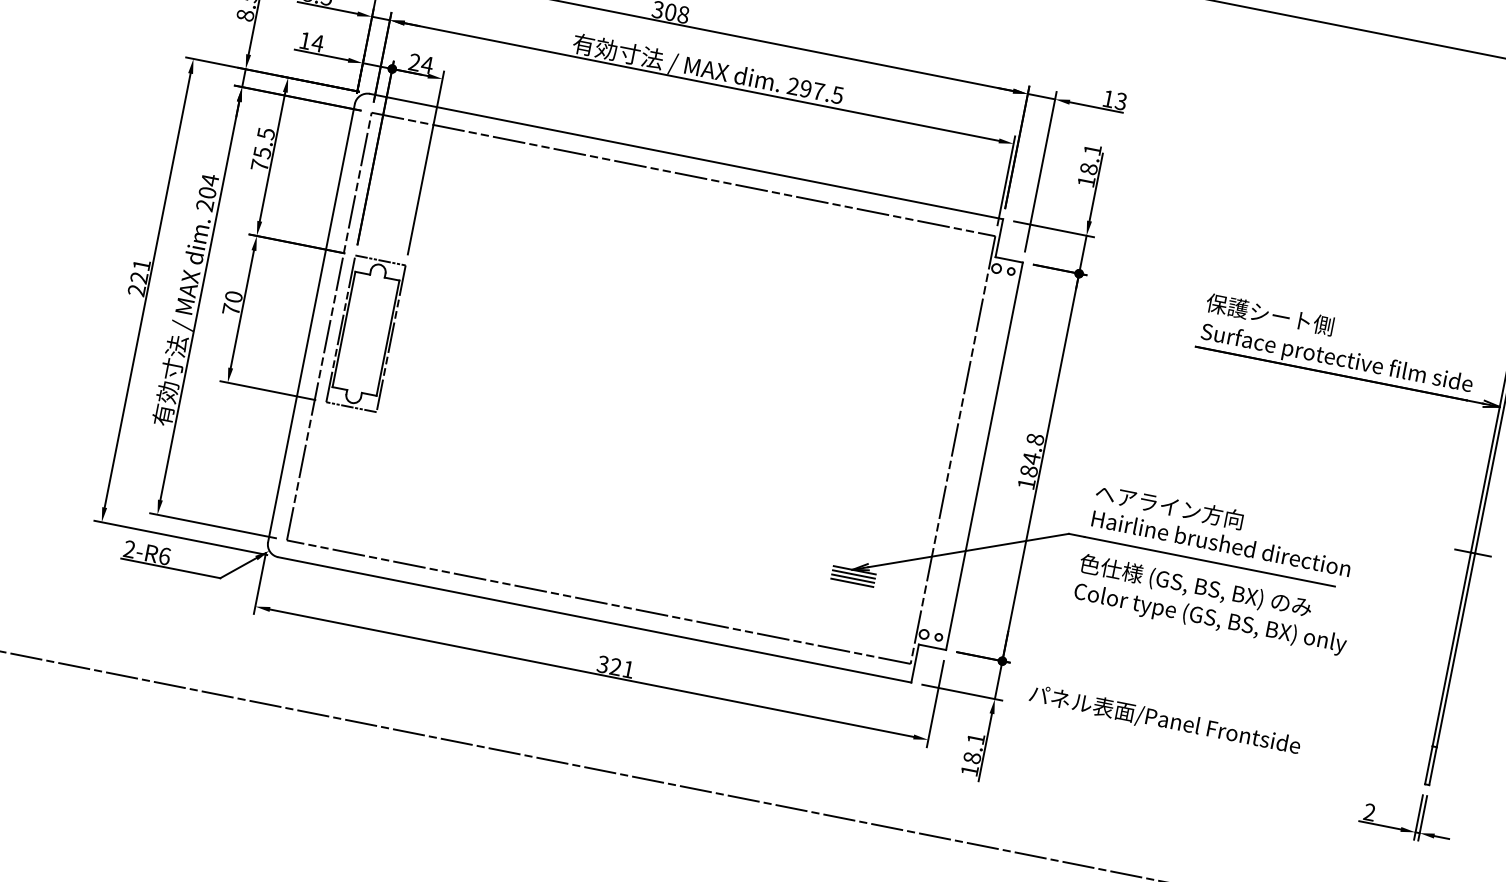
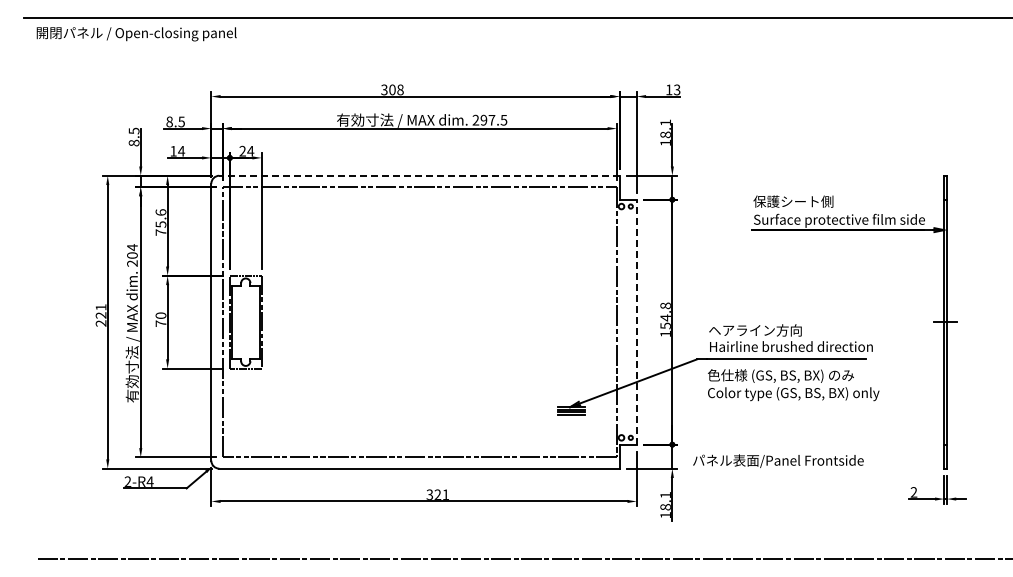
text: (265, 133) -> (160, 212), 75.5 -> 75.6
line: (685, 155) -> (418, 175), solid -> dashed
line: (984, 455) -> (636, 321), solid -> dashed
text: (1028, 470) -> (665, 325), 184.8 -> 154.8
text: (163, 555) -> (149, 481), 2-R6 -> 2-R4

